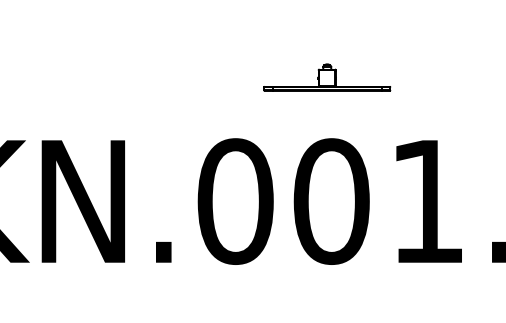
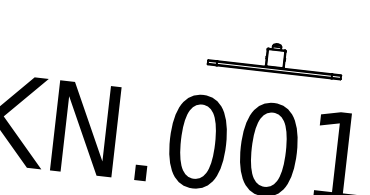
part: (327, 77) -> (276, 57), size x1.43

